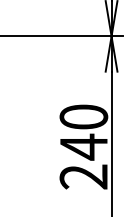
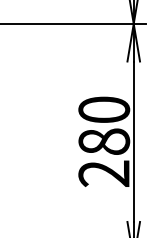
text: (84, 146) -> (104, 141), 240 -> 280

